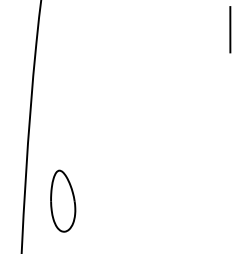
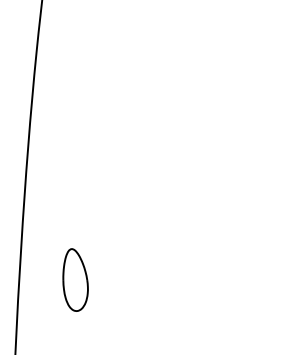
part: (63, 200) -> (75, 279), size x0.7

